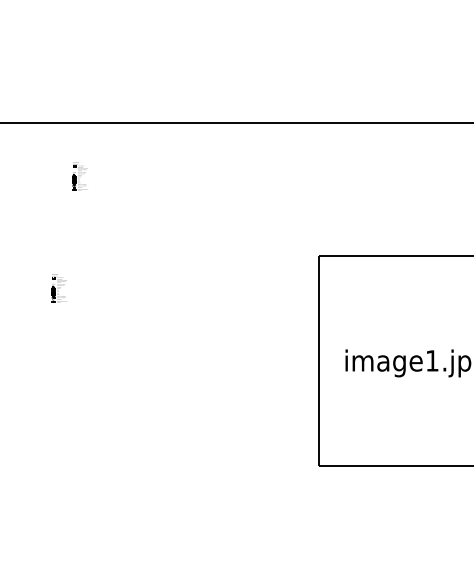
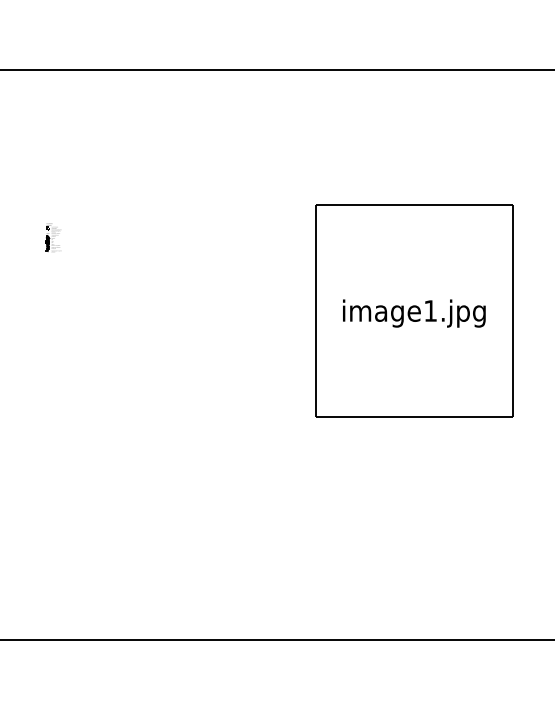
part: (78, 176) -> (73, 124), removed

